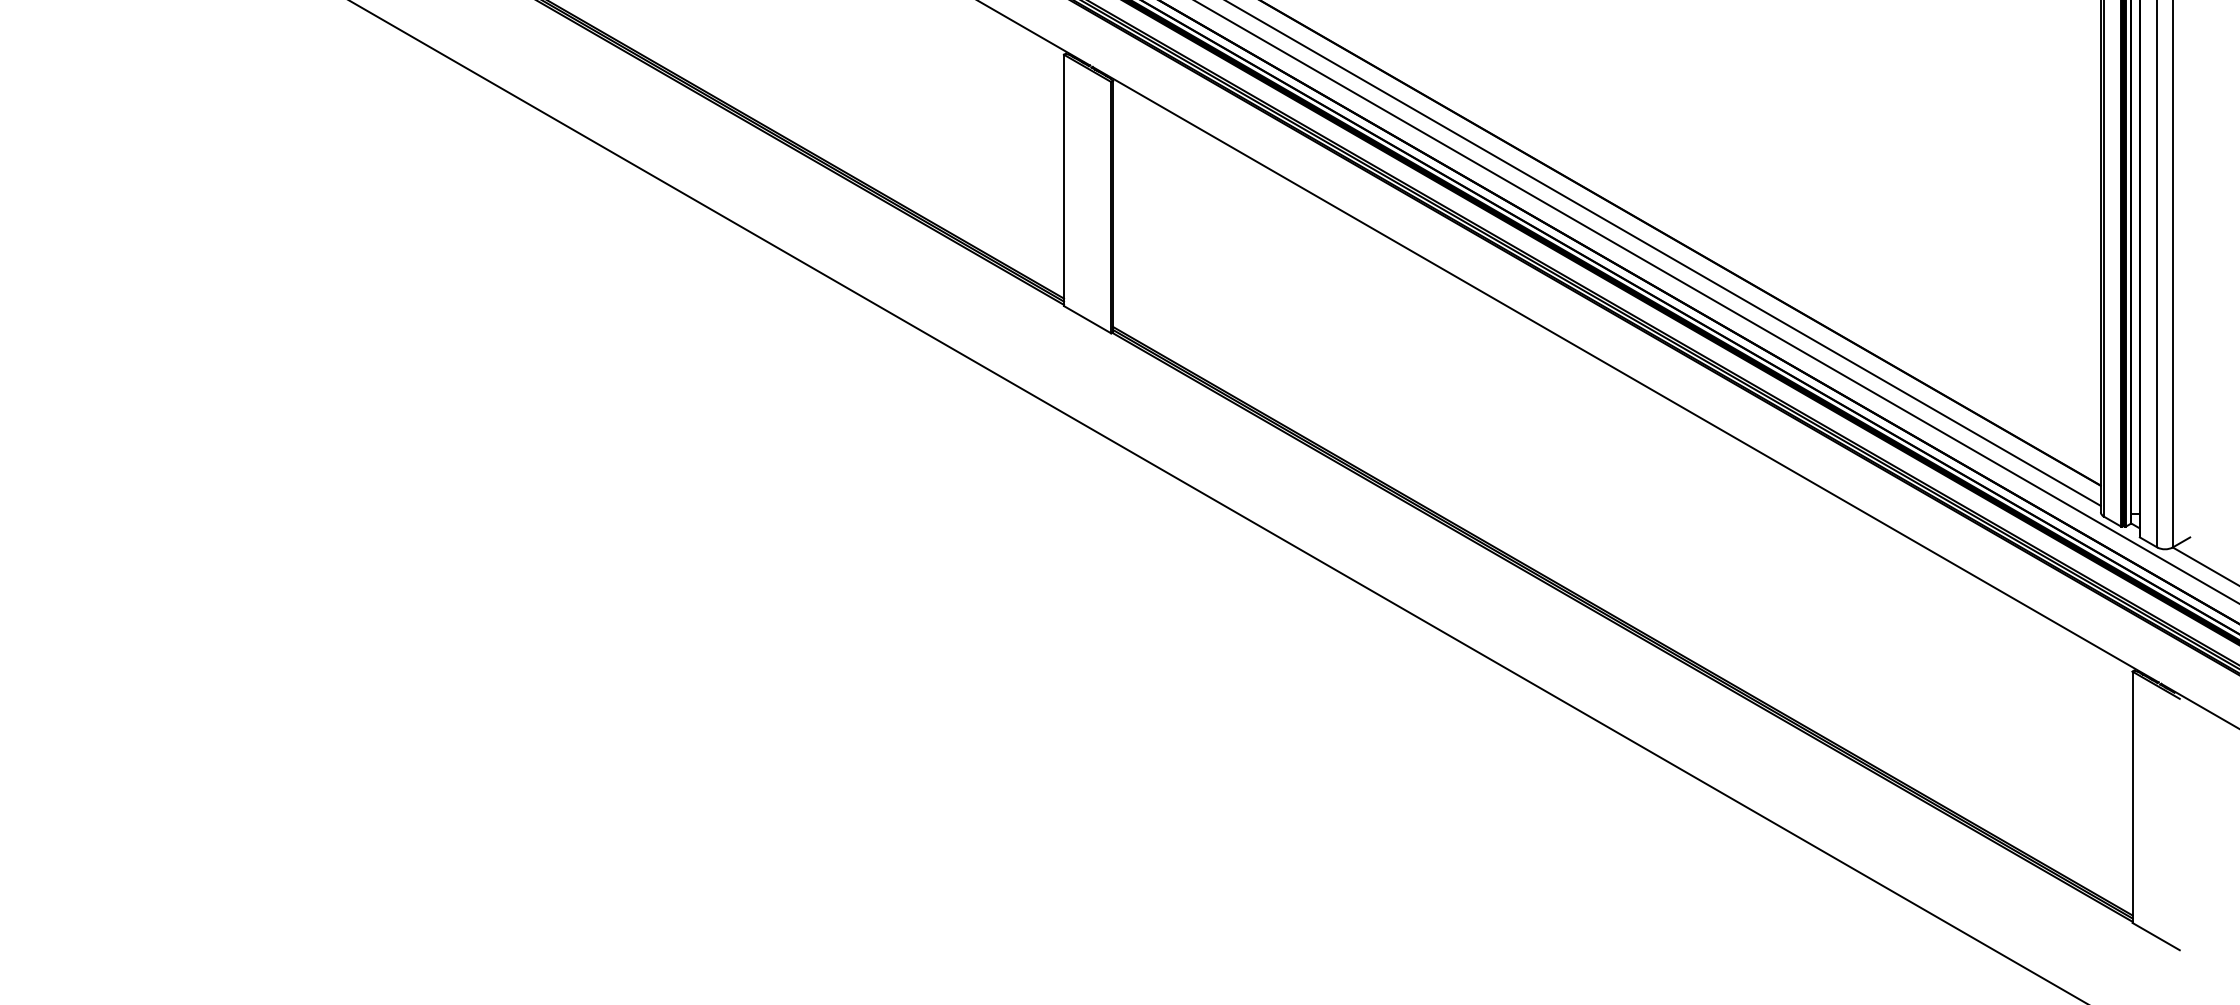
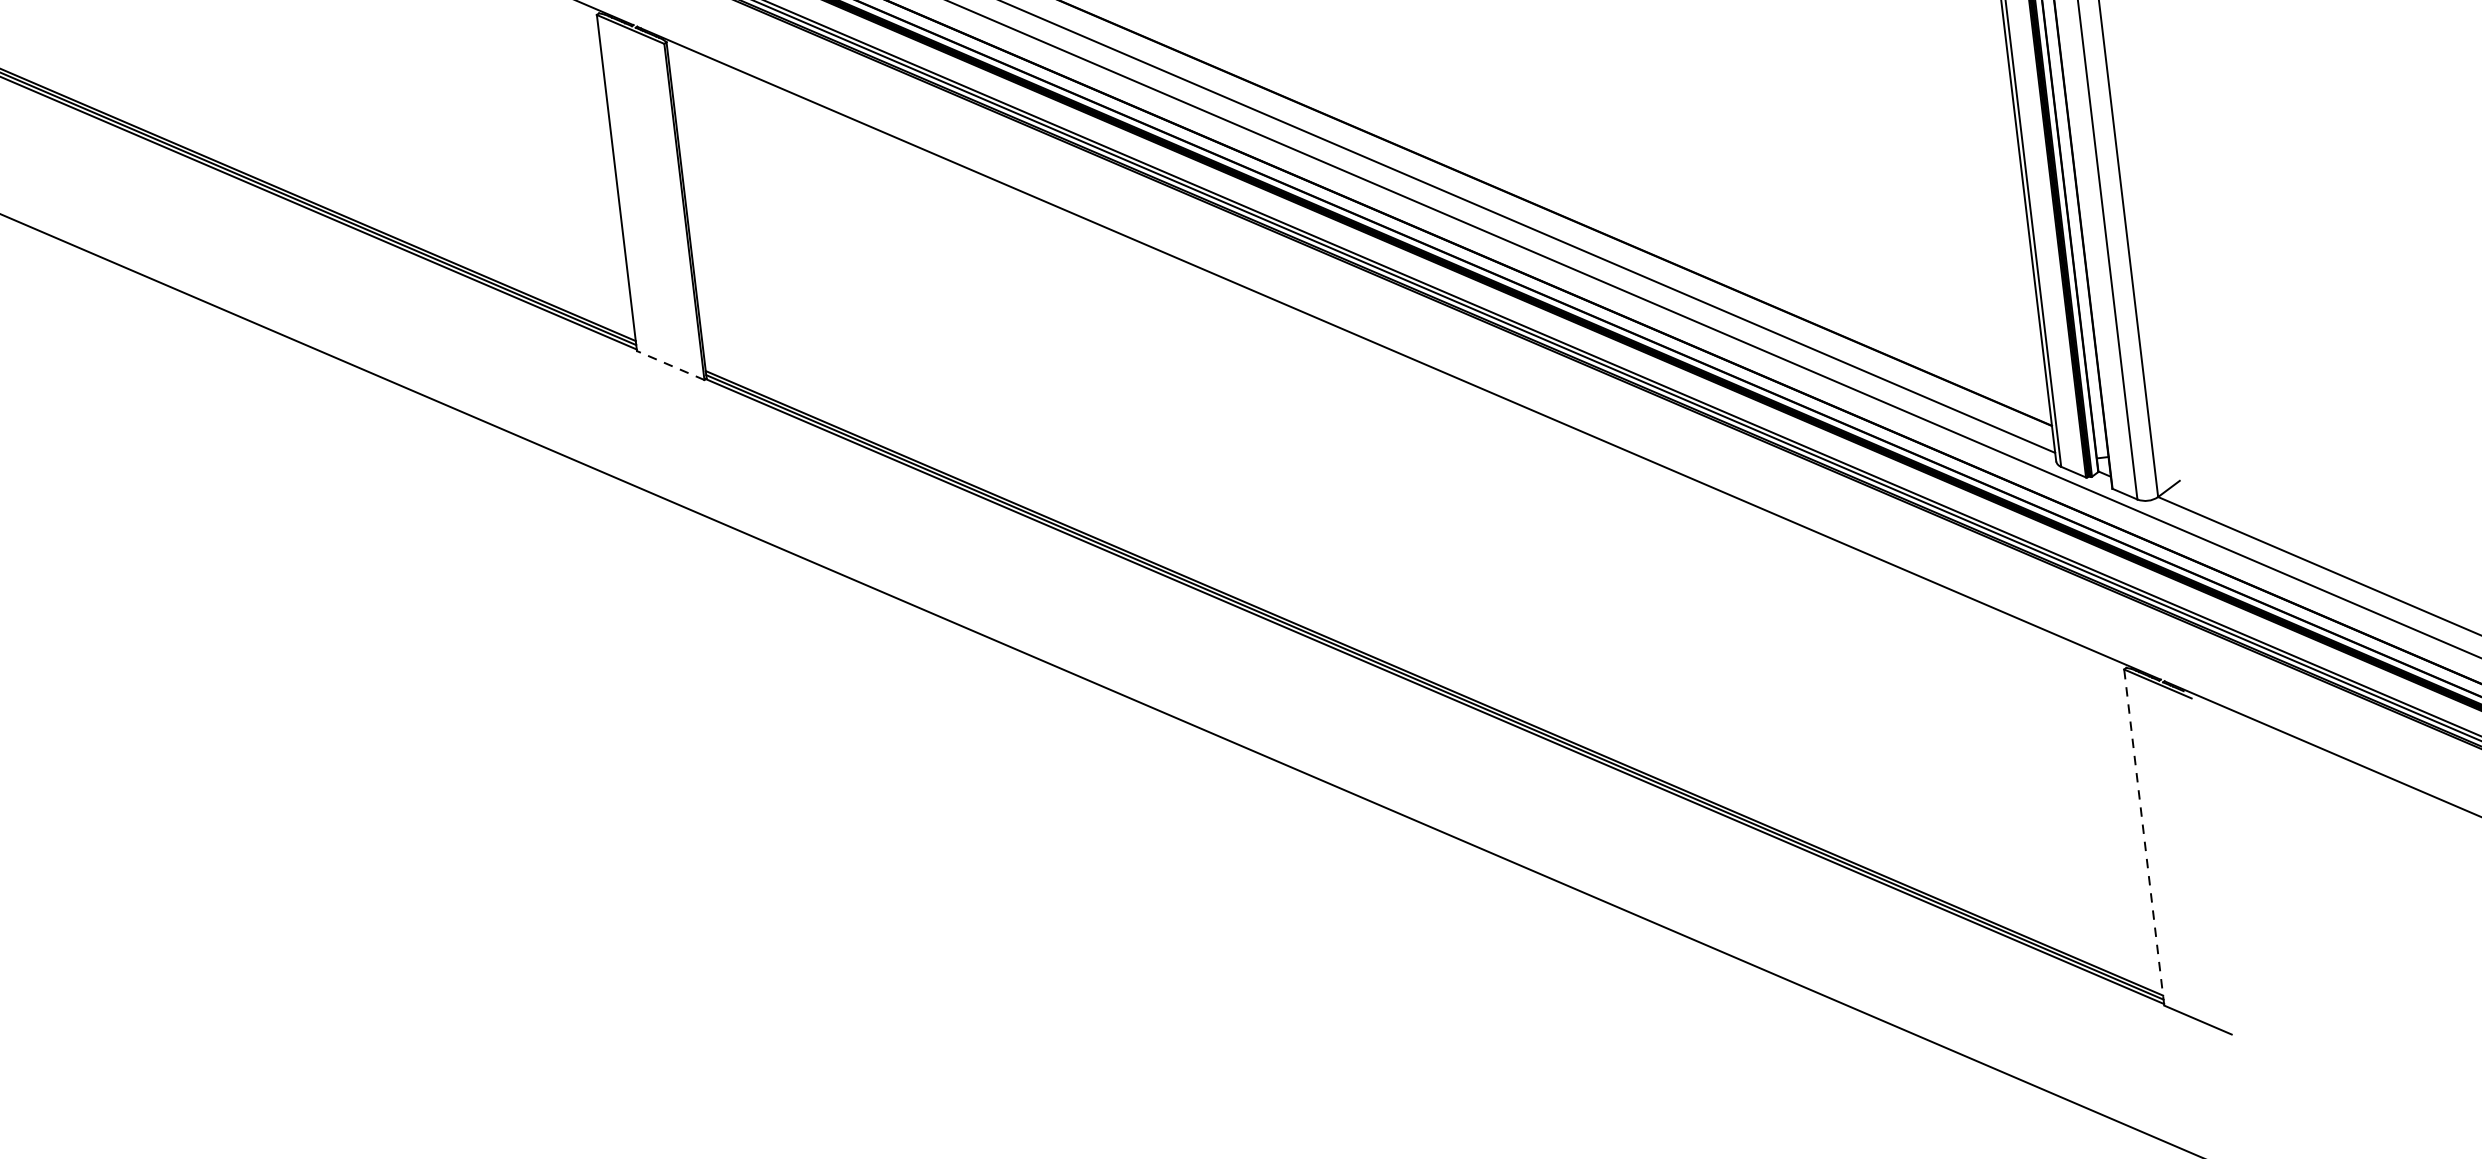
line: (1087, 319) -> (670, 365), solid -> dashed
line: (2132, 797) -> (2144, 837), solid -> dashed

